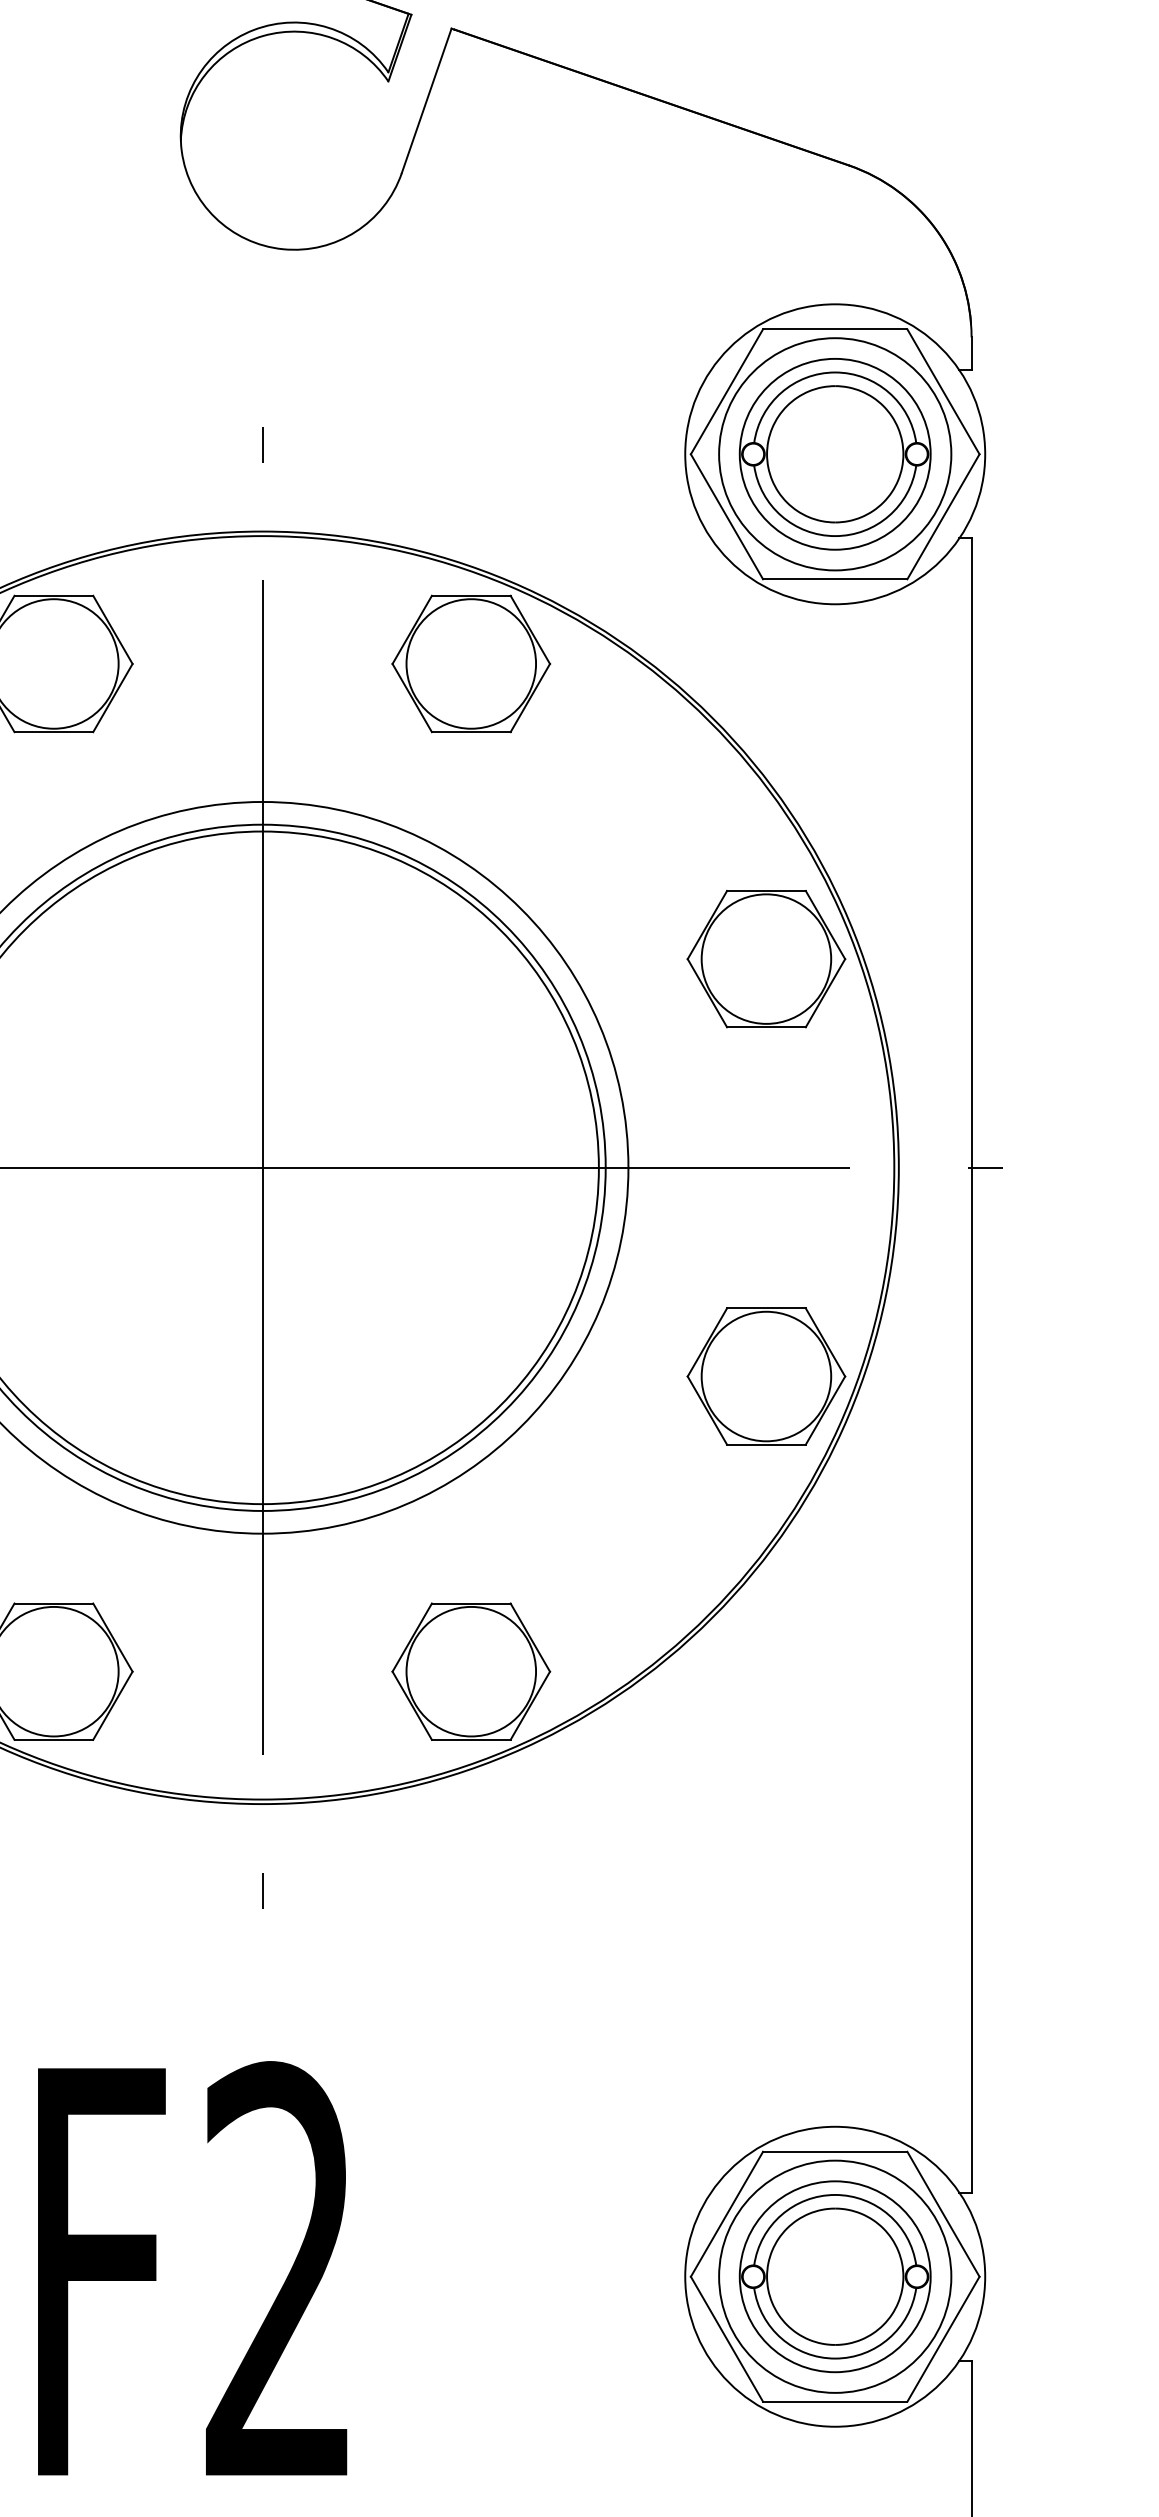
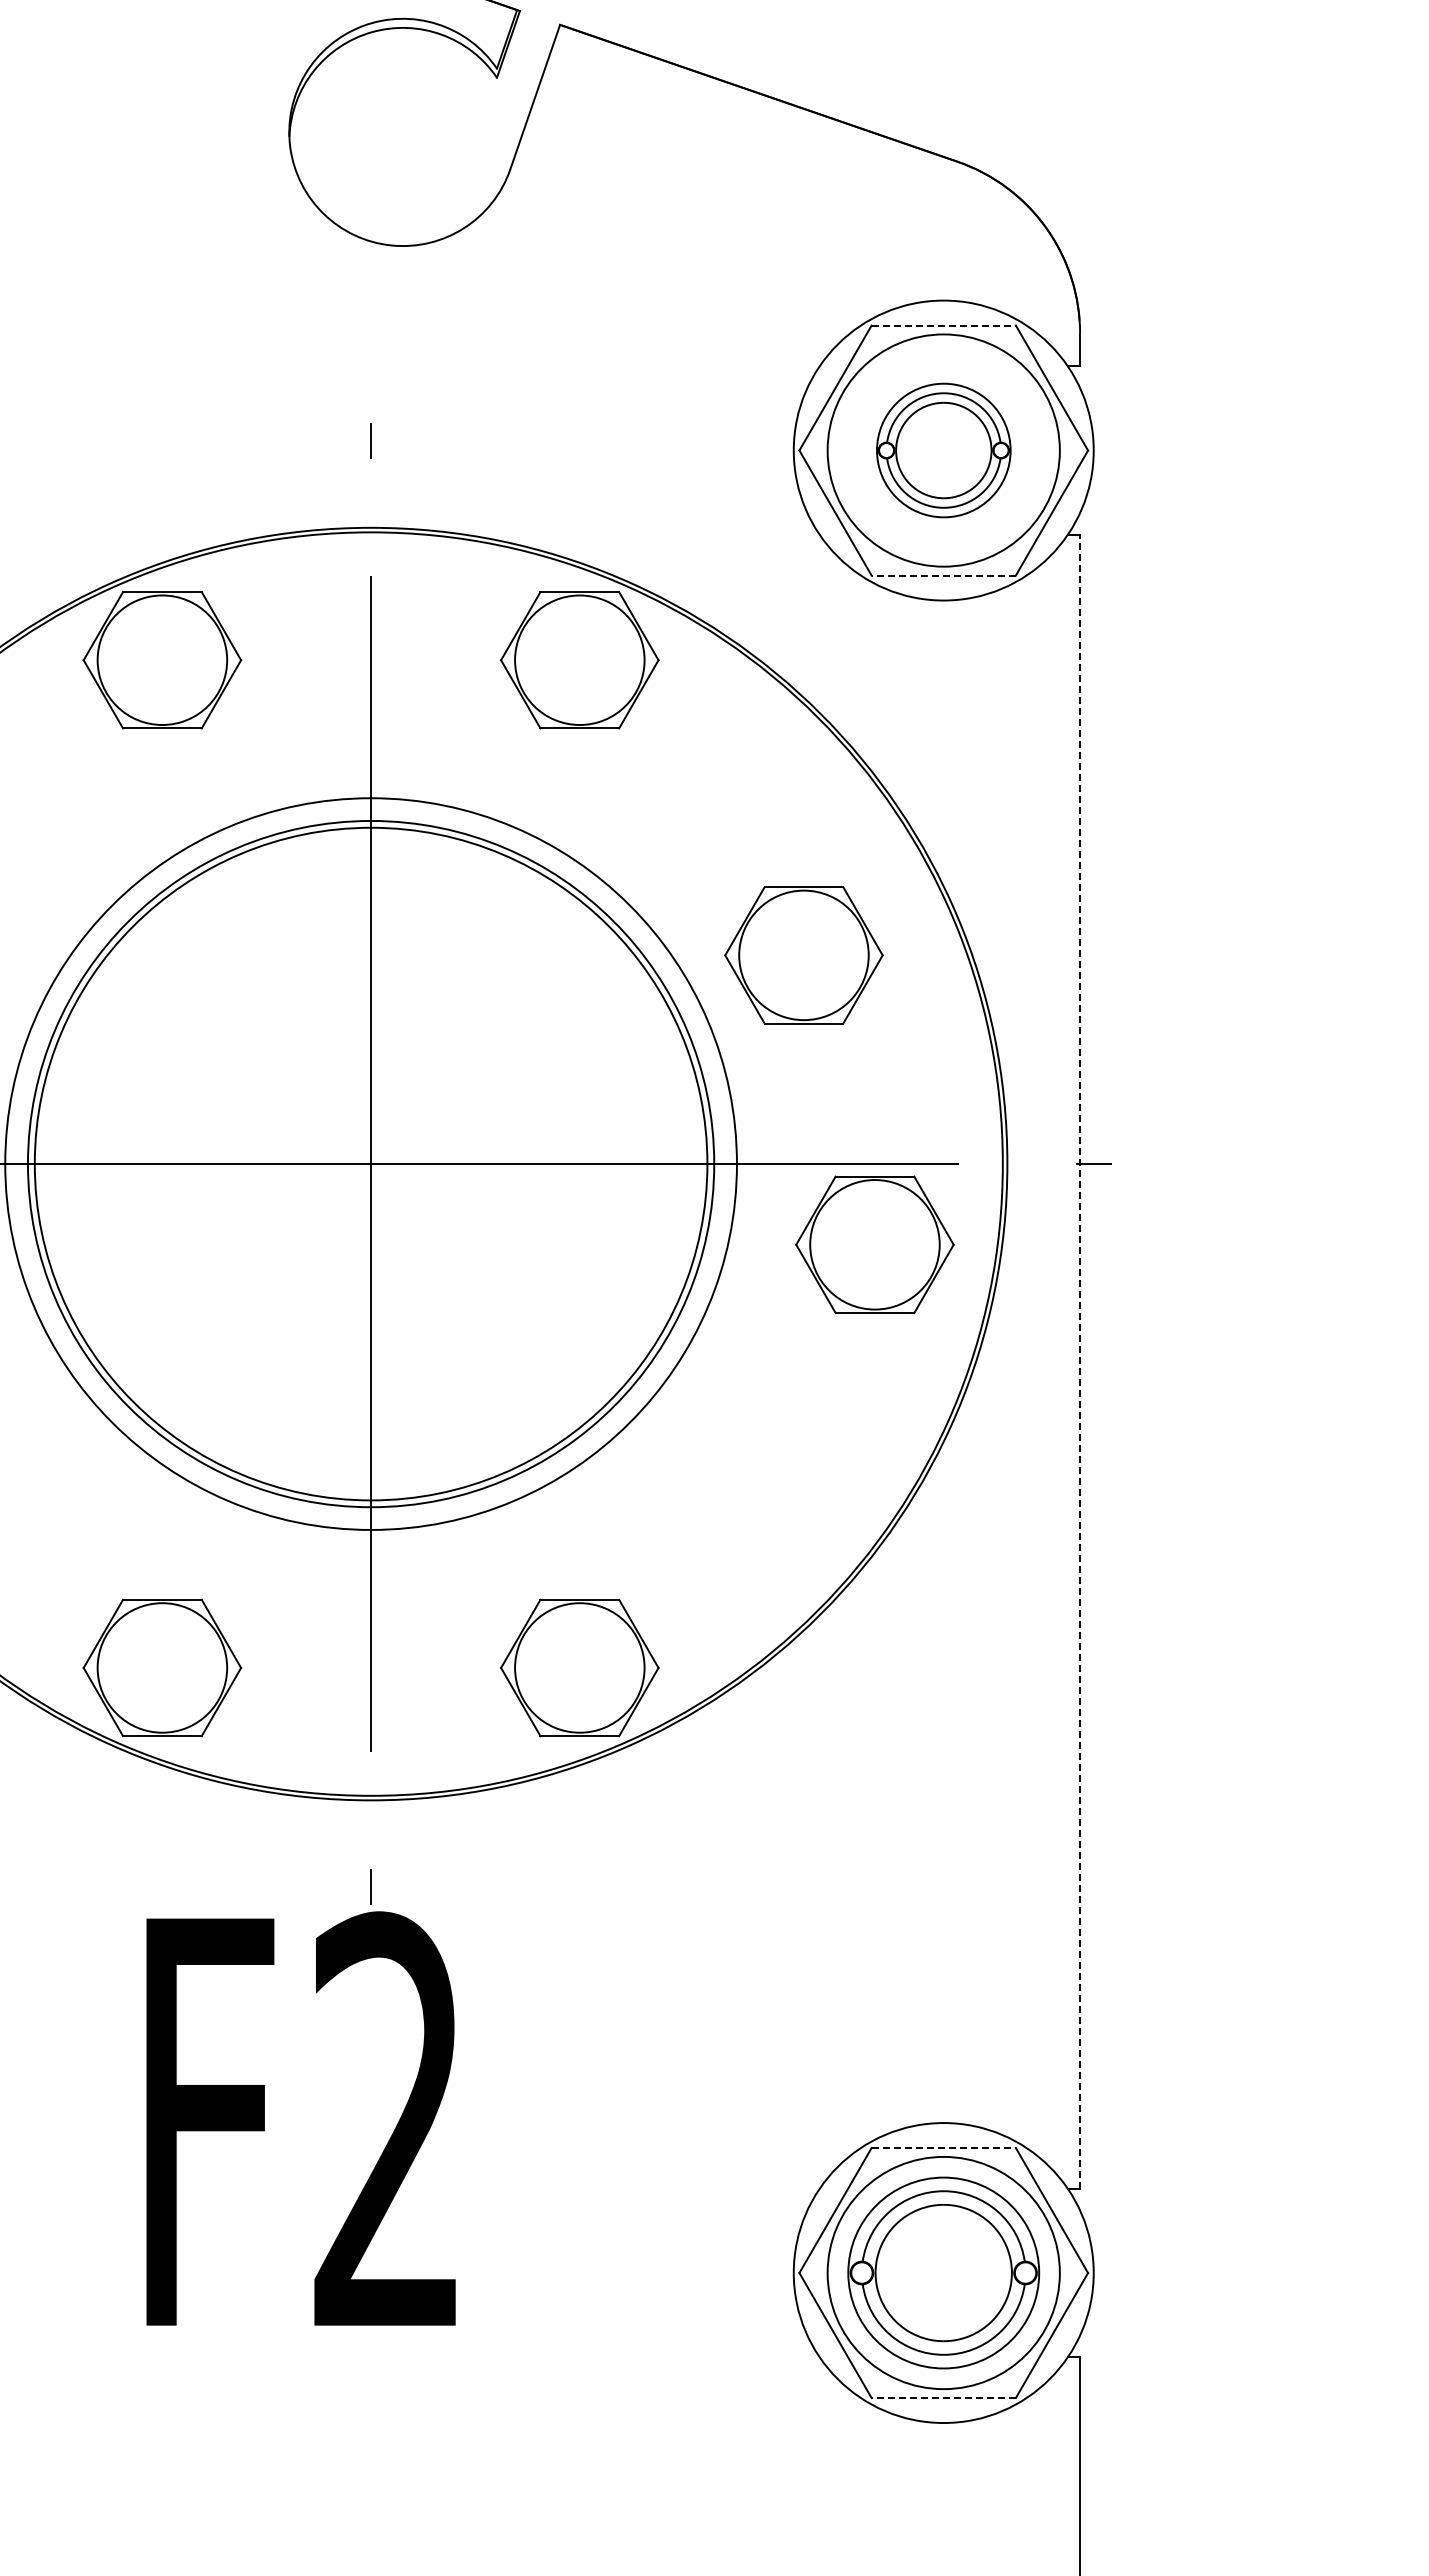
line: (835, 329) -> (944, 325), solid -> dashed
part: (834, 454) -> (943, 450), size x0.7
line: (834, 579) -> (943, 575), solid -> dashed
part: (765, 959) -> (803, 955), moved
line: (971, 1365) -> (1080, 1361), solid -> dashed
part: (765, 1376) -> (874, 1244), moved
line: (835, 2152) -> (944, 2148), solid -> dashed
text: (191, 2268) -> (300, 2118), moved
line: (834, 2402) -> (943, 2398), solid -> dashed

